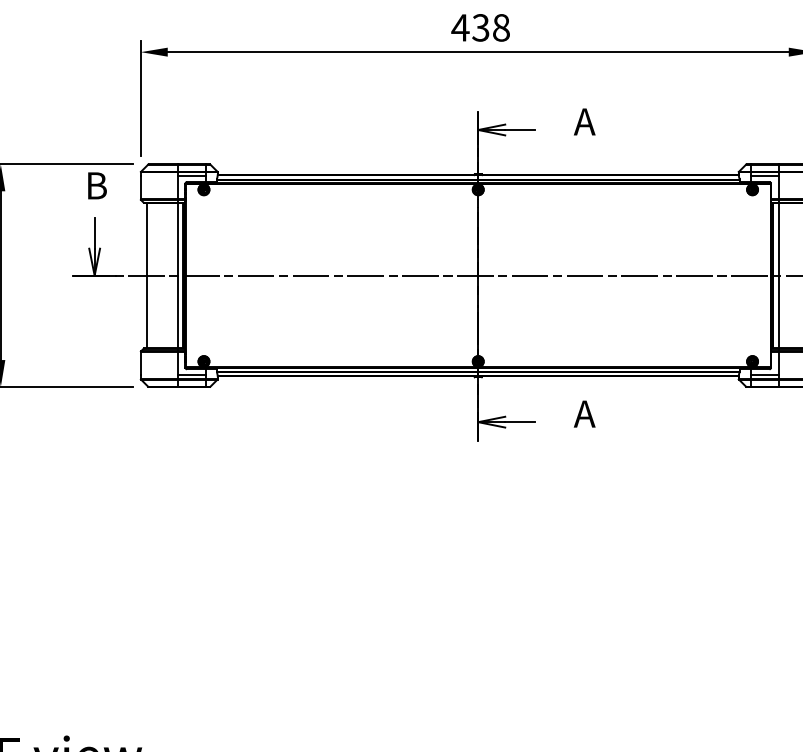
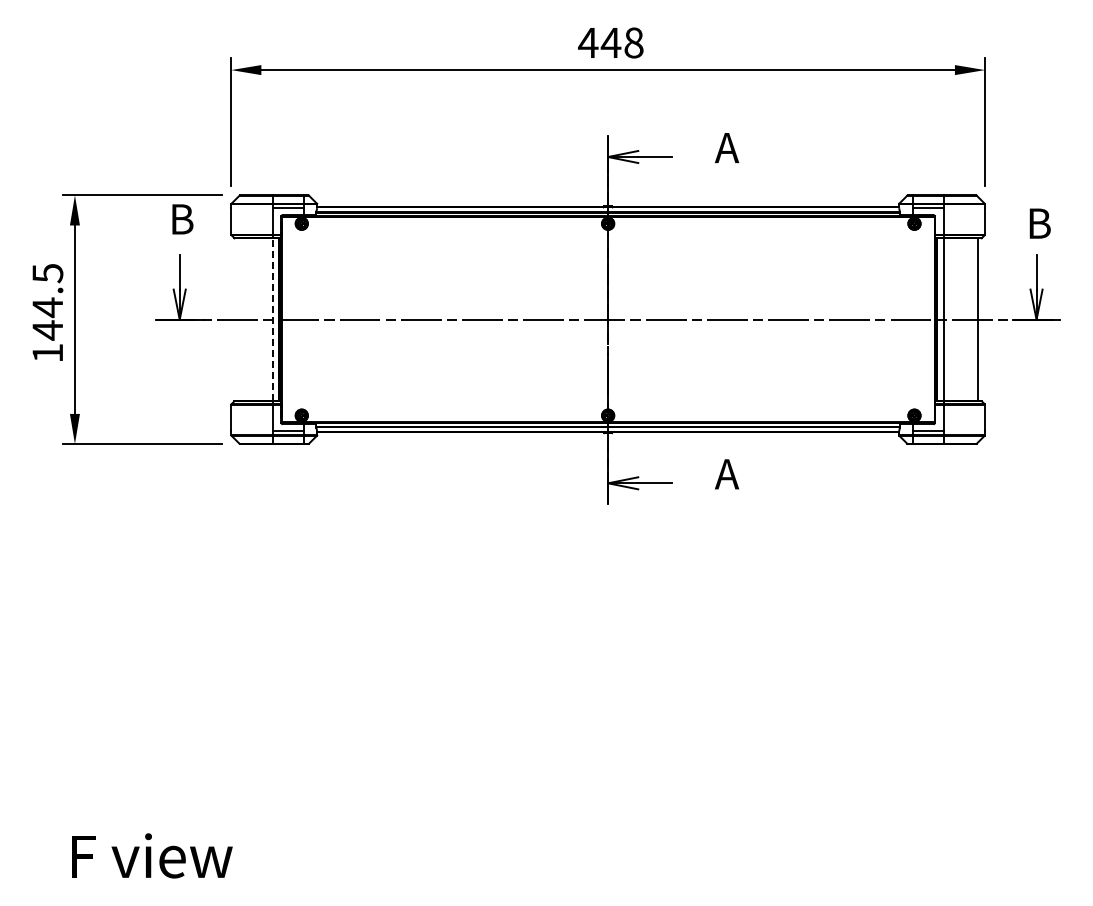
text: (480, 27) -> (610, 42), 438 -> 448
line: (147, 275) -> (238, 319), removed
line: (177, 275) -> (272, 319), solid -> dashed

